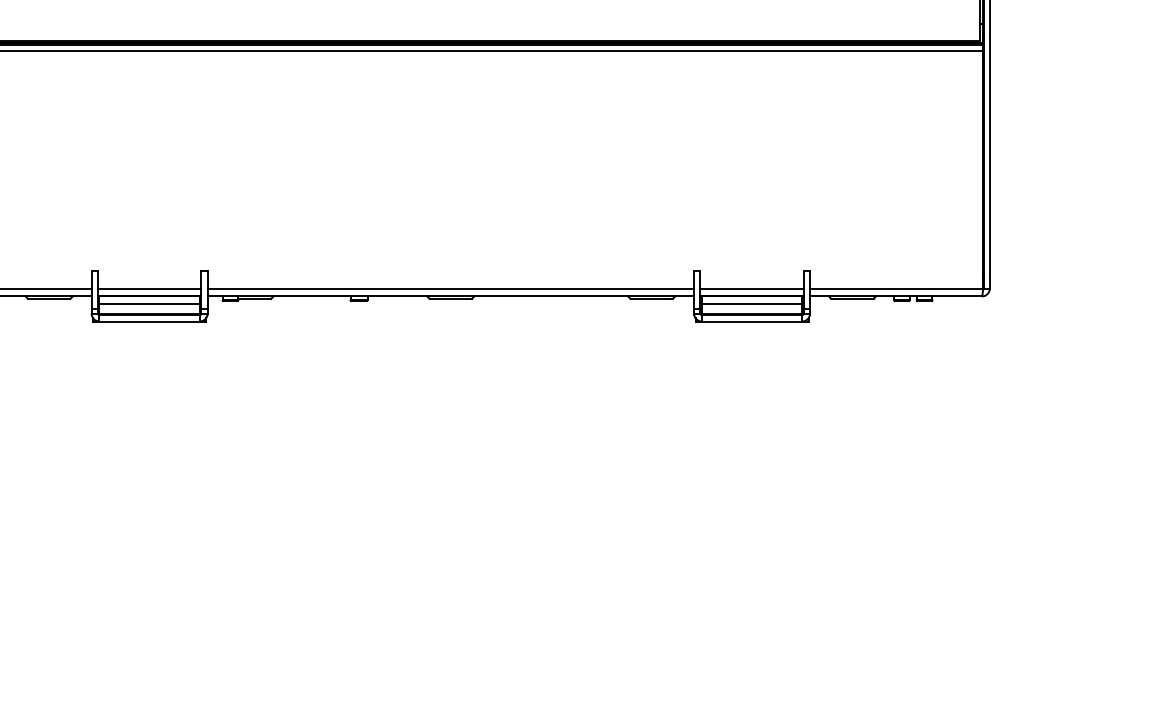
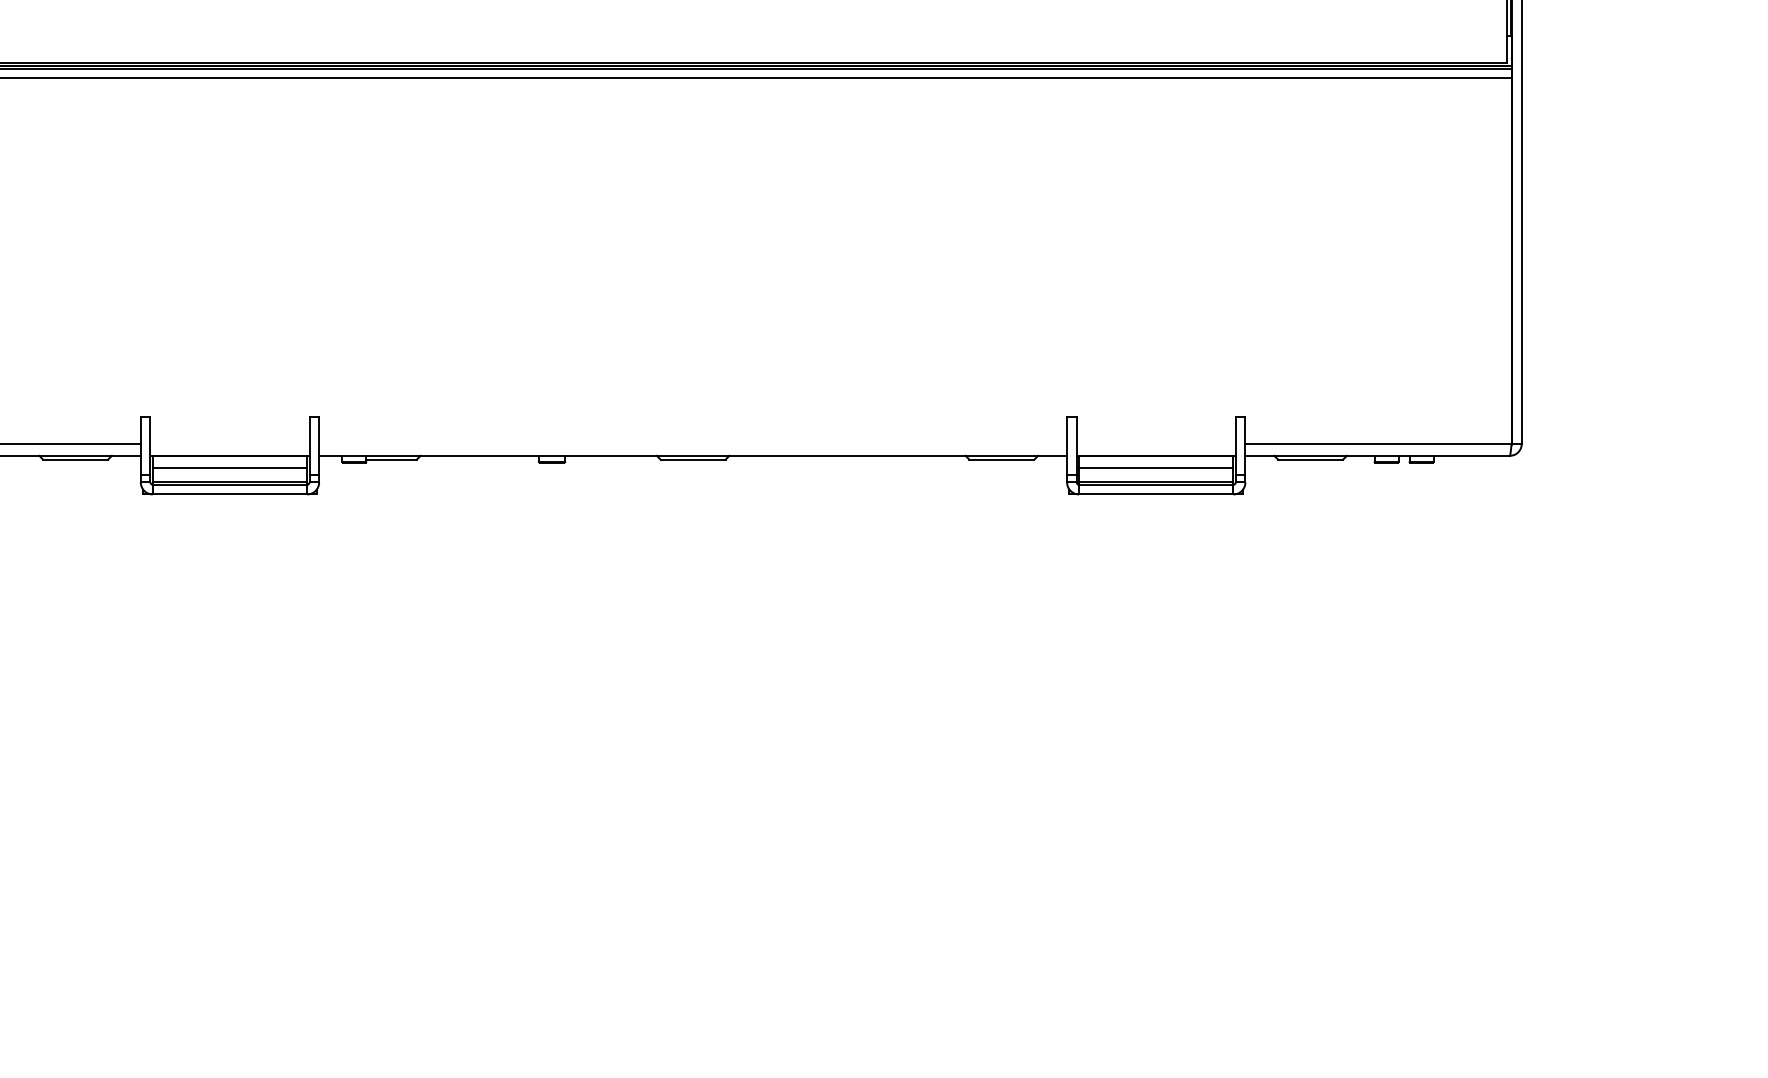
line: (149, 288) -> (229, 443), removed
line: (450, 288) -> (692, 443), removed
line: (751, 288) -> (1155, 443), removed

